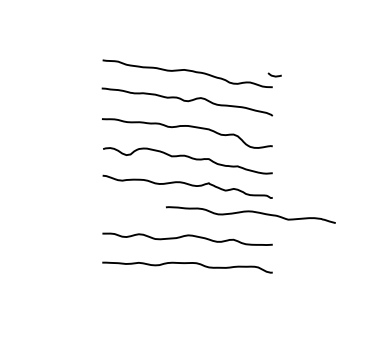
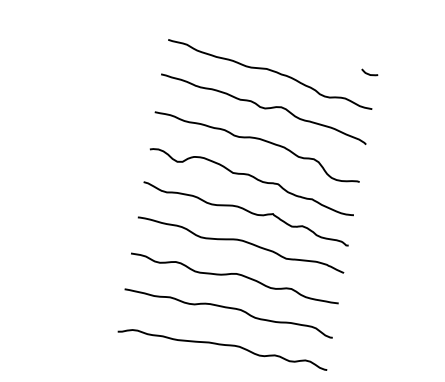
curve: (274, 75) -> (369, 73), moved
curve: (250, 212) -> (241, 241), moved
curve: (187, 293) -> (223, 345), added

